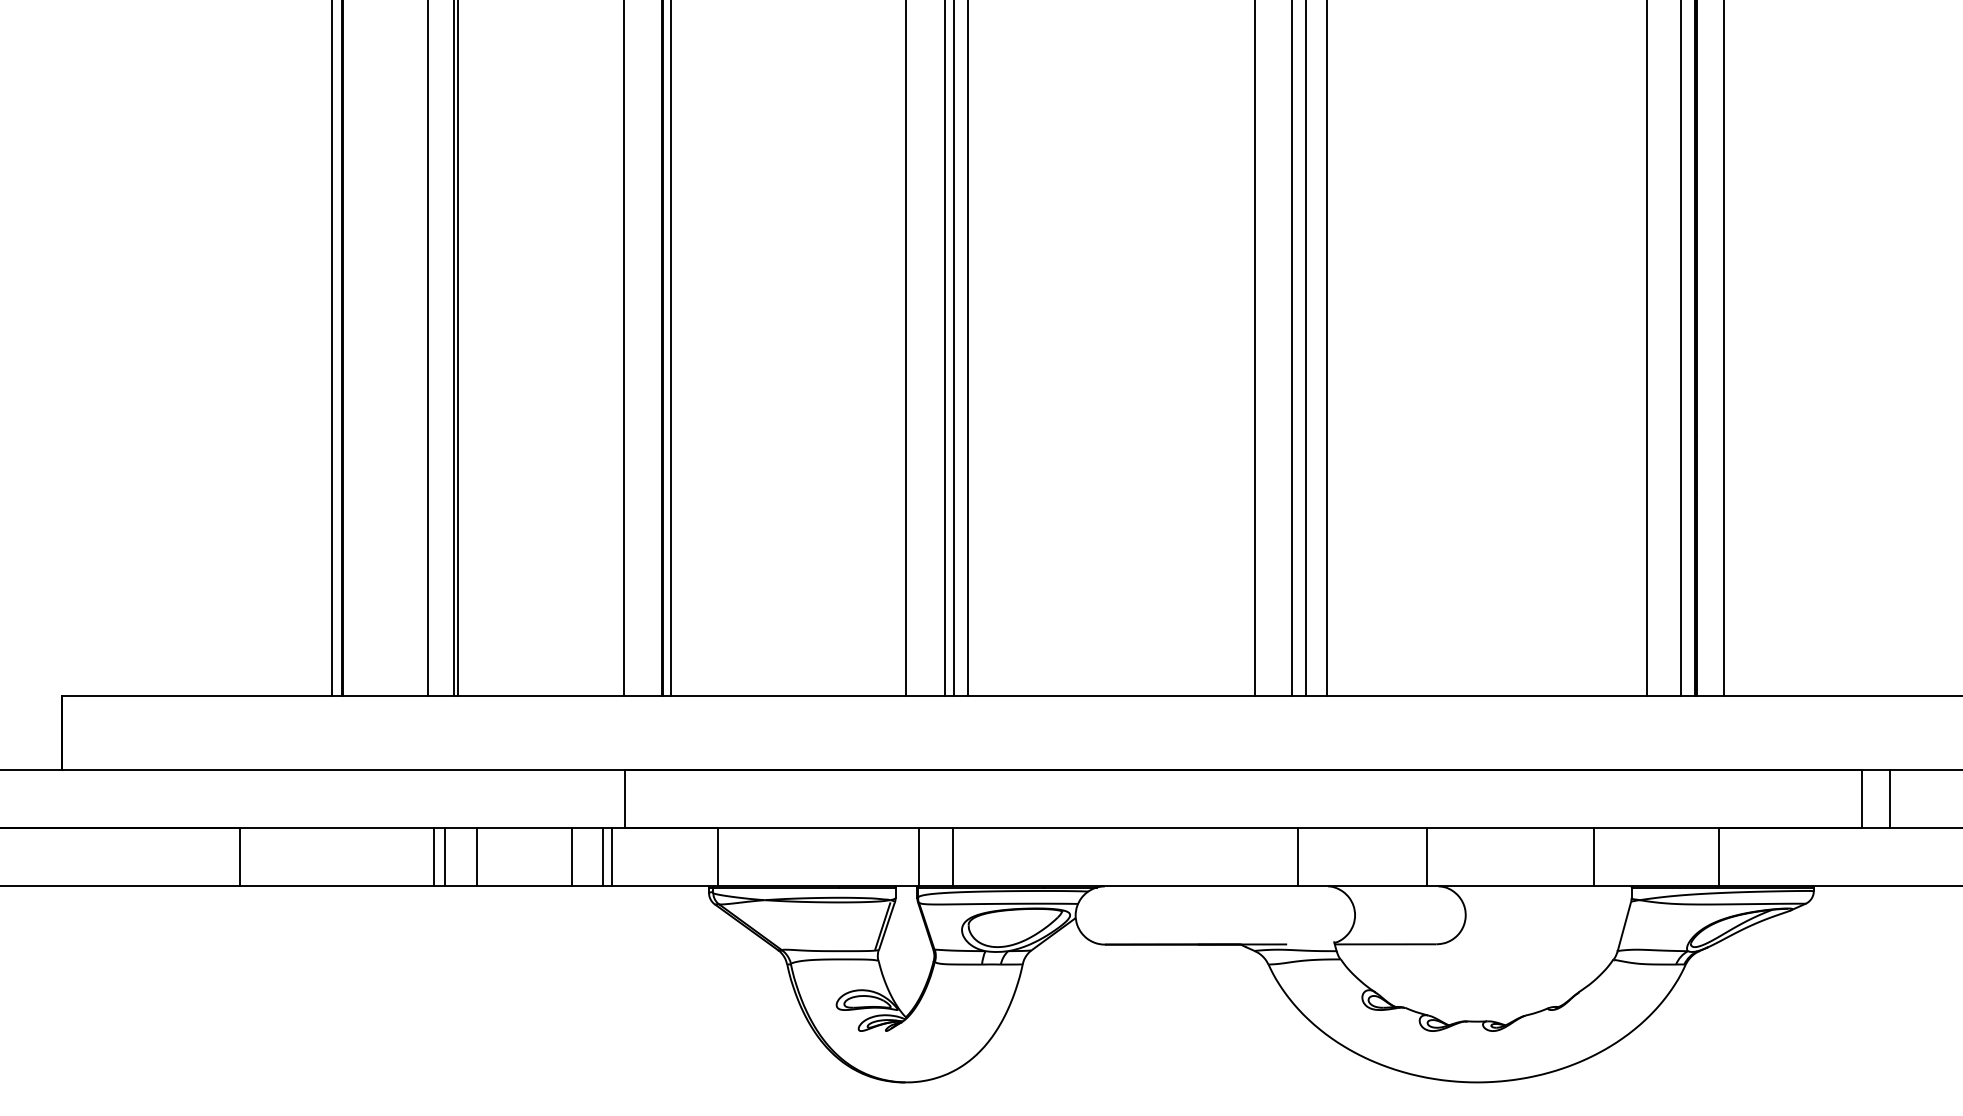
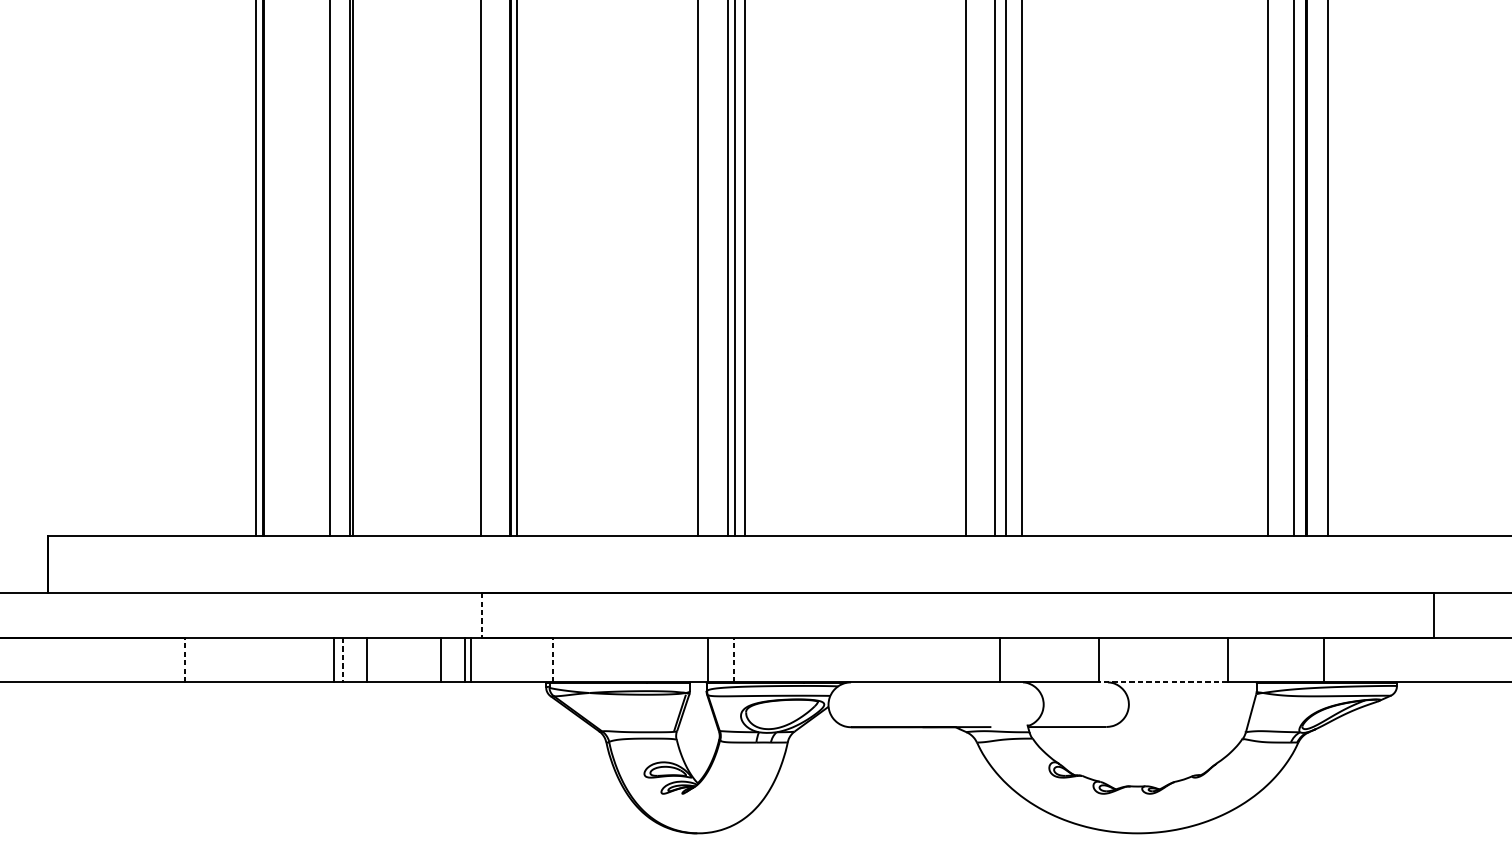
line: (625, 799) -> (481, 615), solid -> dashed
line: (1890, 799) -> (1456, 615), removed
line: (239, 857) -> (184, 660), solid -> dashed
line: (444, 857) -> (342, 660), solid -> dashed
line: (718, 857) -> (553, 660), solid -> dashed
line: (953, 857) -> (734, 660), solid -> dashed
line: (1510, 886) -> (1163, 682), solid -> dashed

